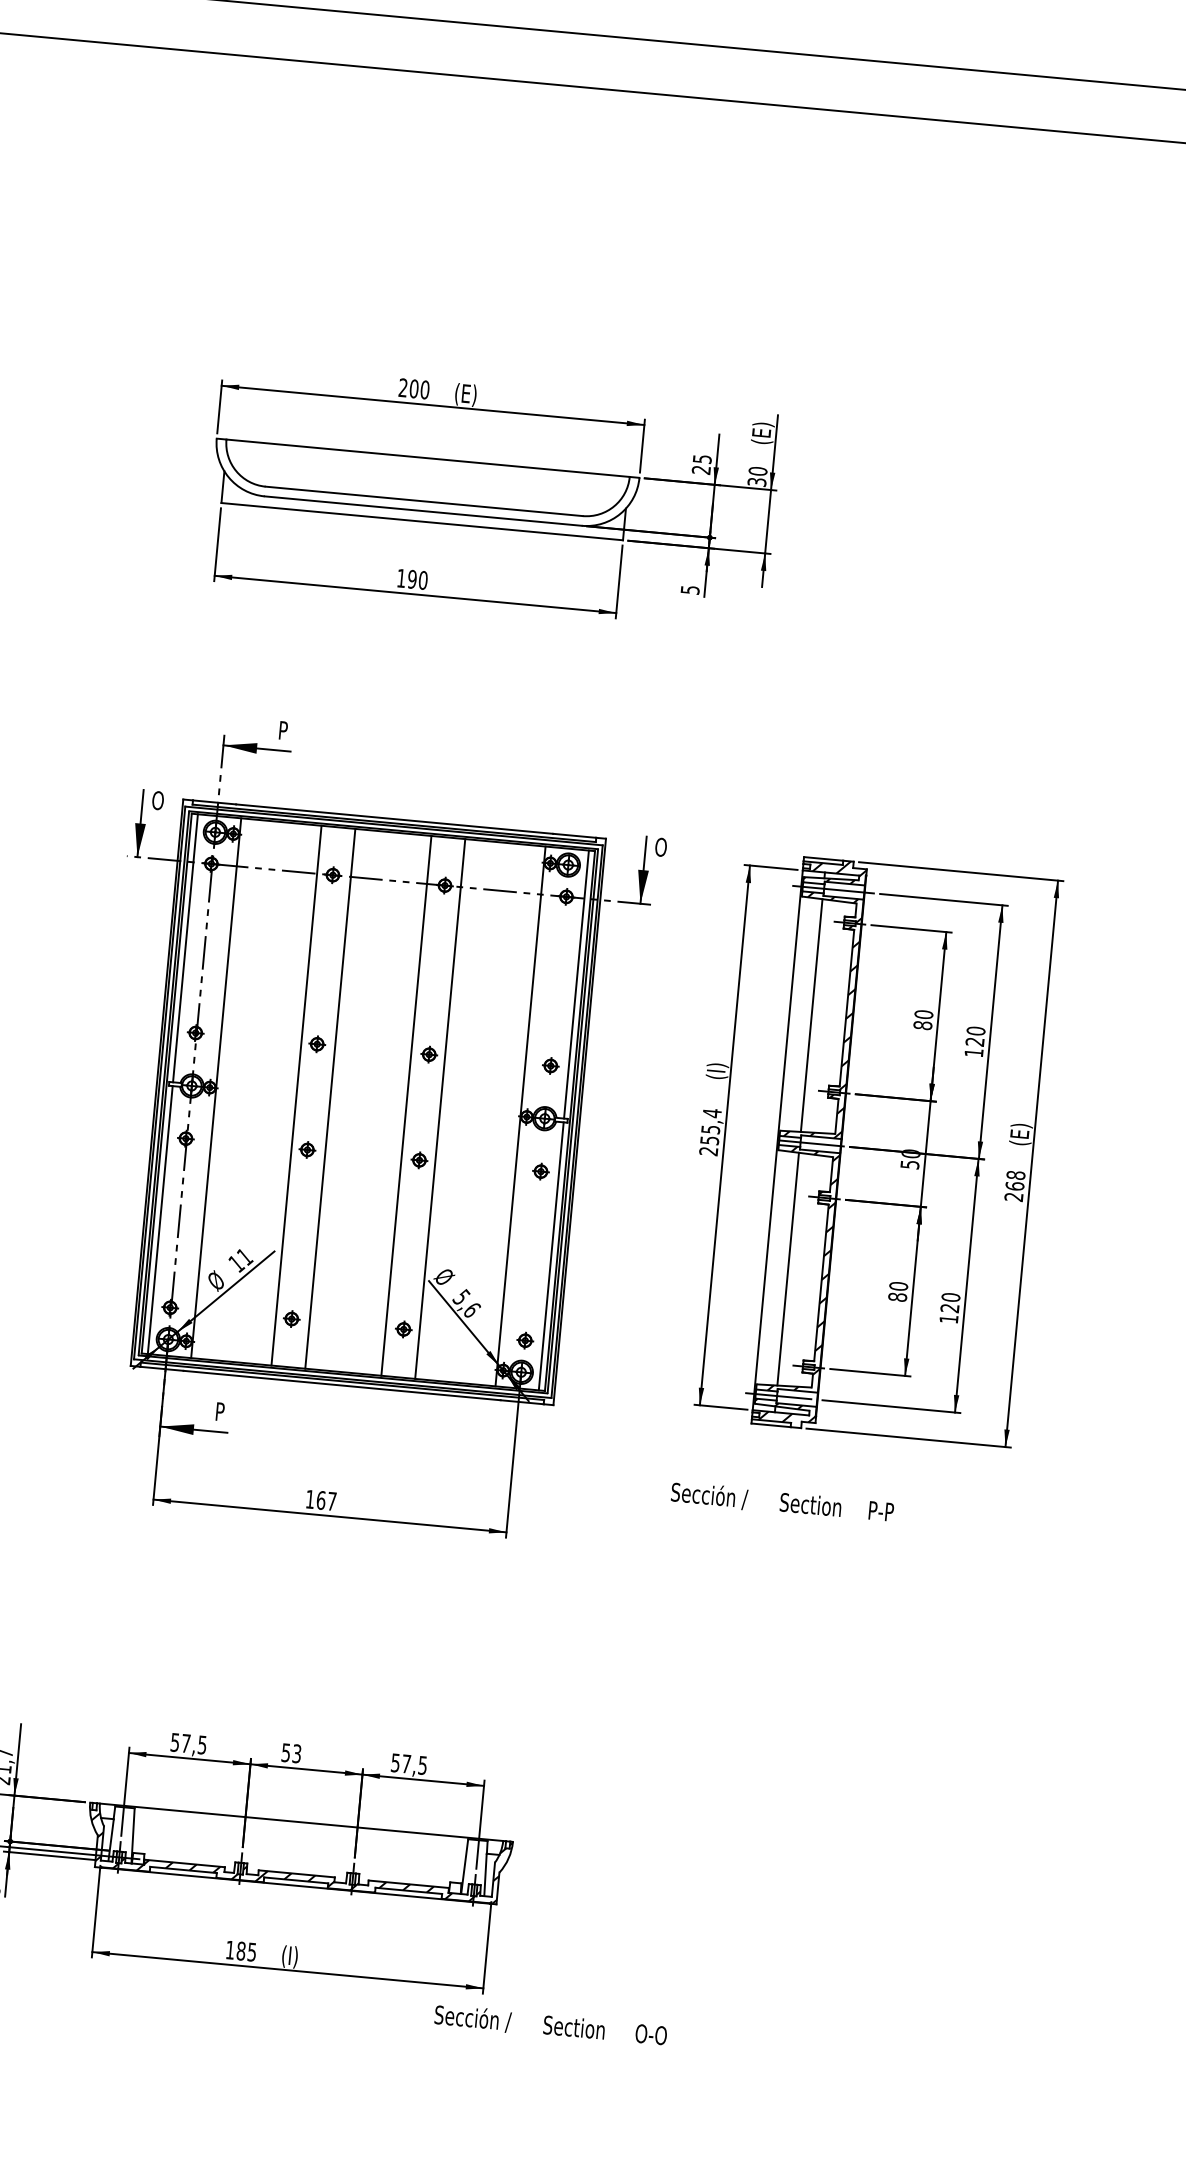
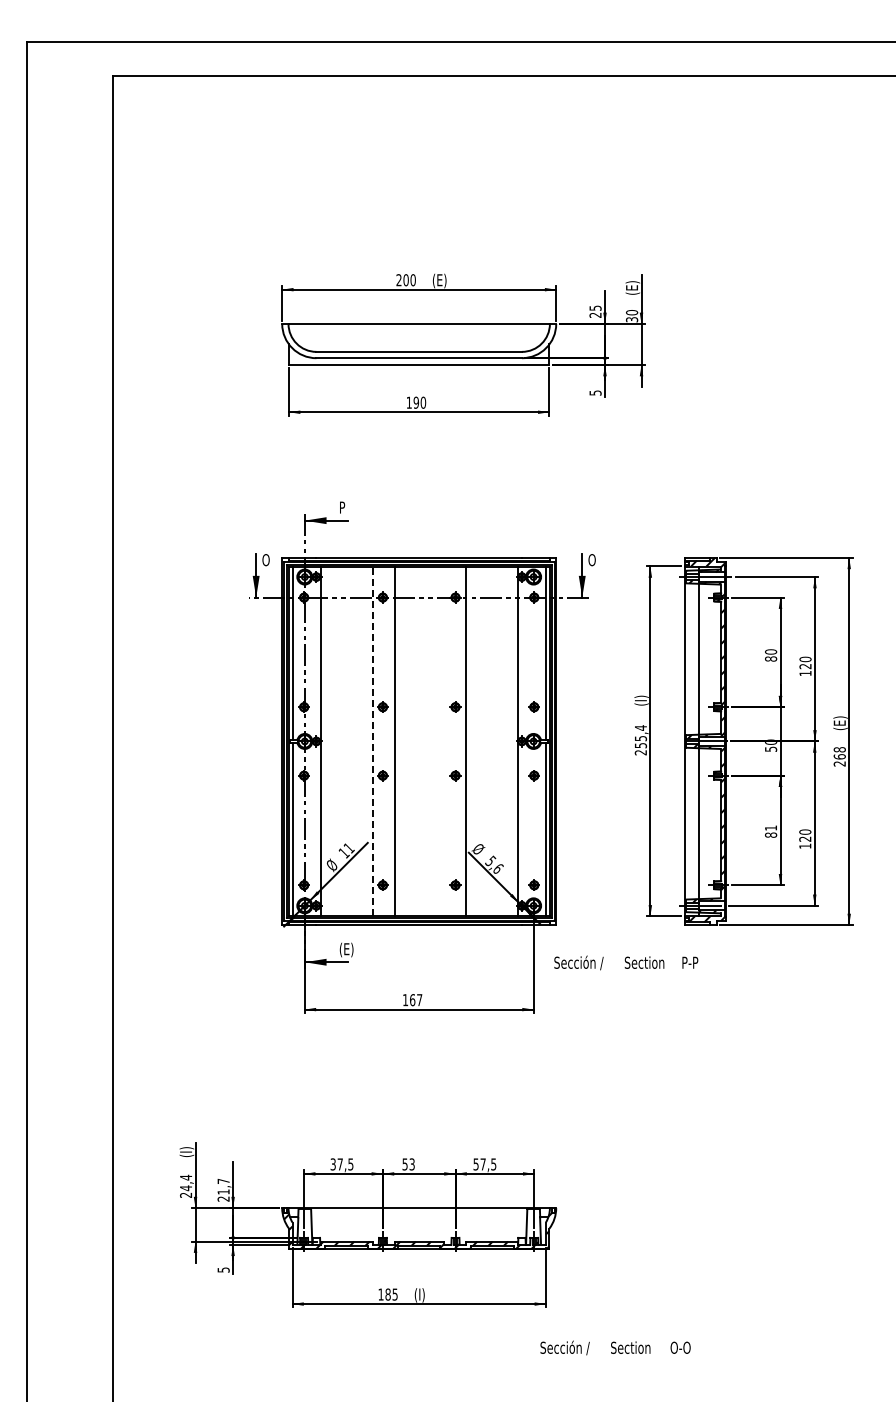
line: (296, 1095) -> (372, 741), solid -> dashed
line: (405, 1105) -> (443, 741), removed
text: (899, 1285) -> (771, 827), 80 -> 81
text: (226, 1412) -> (346, 949), P -> (E)
text: (782, 1501) -> (626, 962), moved
text: (174, 1740) -> (332, 1163), 57,5 -> 37,5
text: (550, 2024) -> (615, 1347), moved

